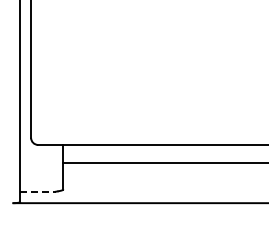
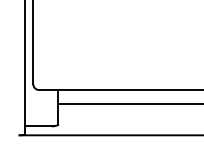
line: (38, 191) -> (39, 126), dashed -> solid

